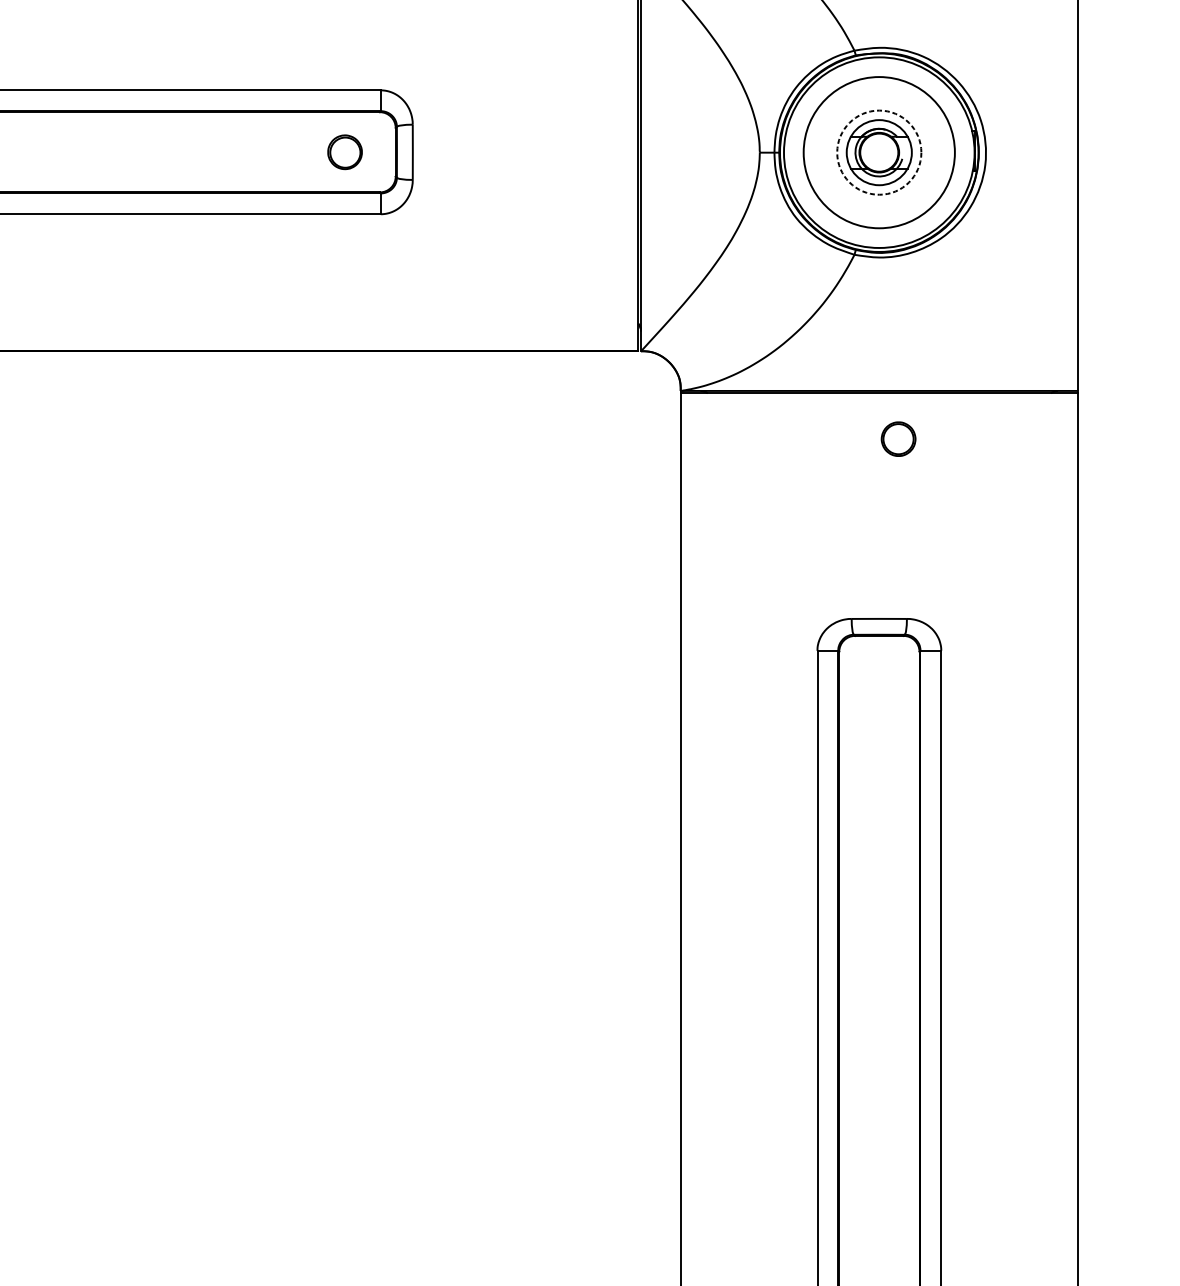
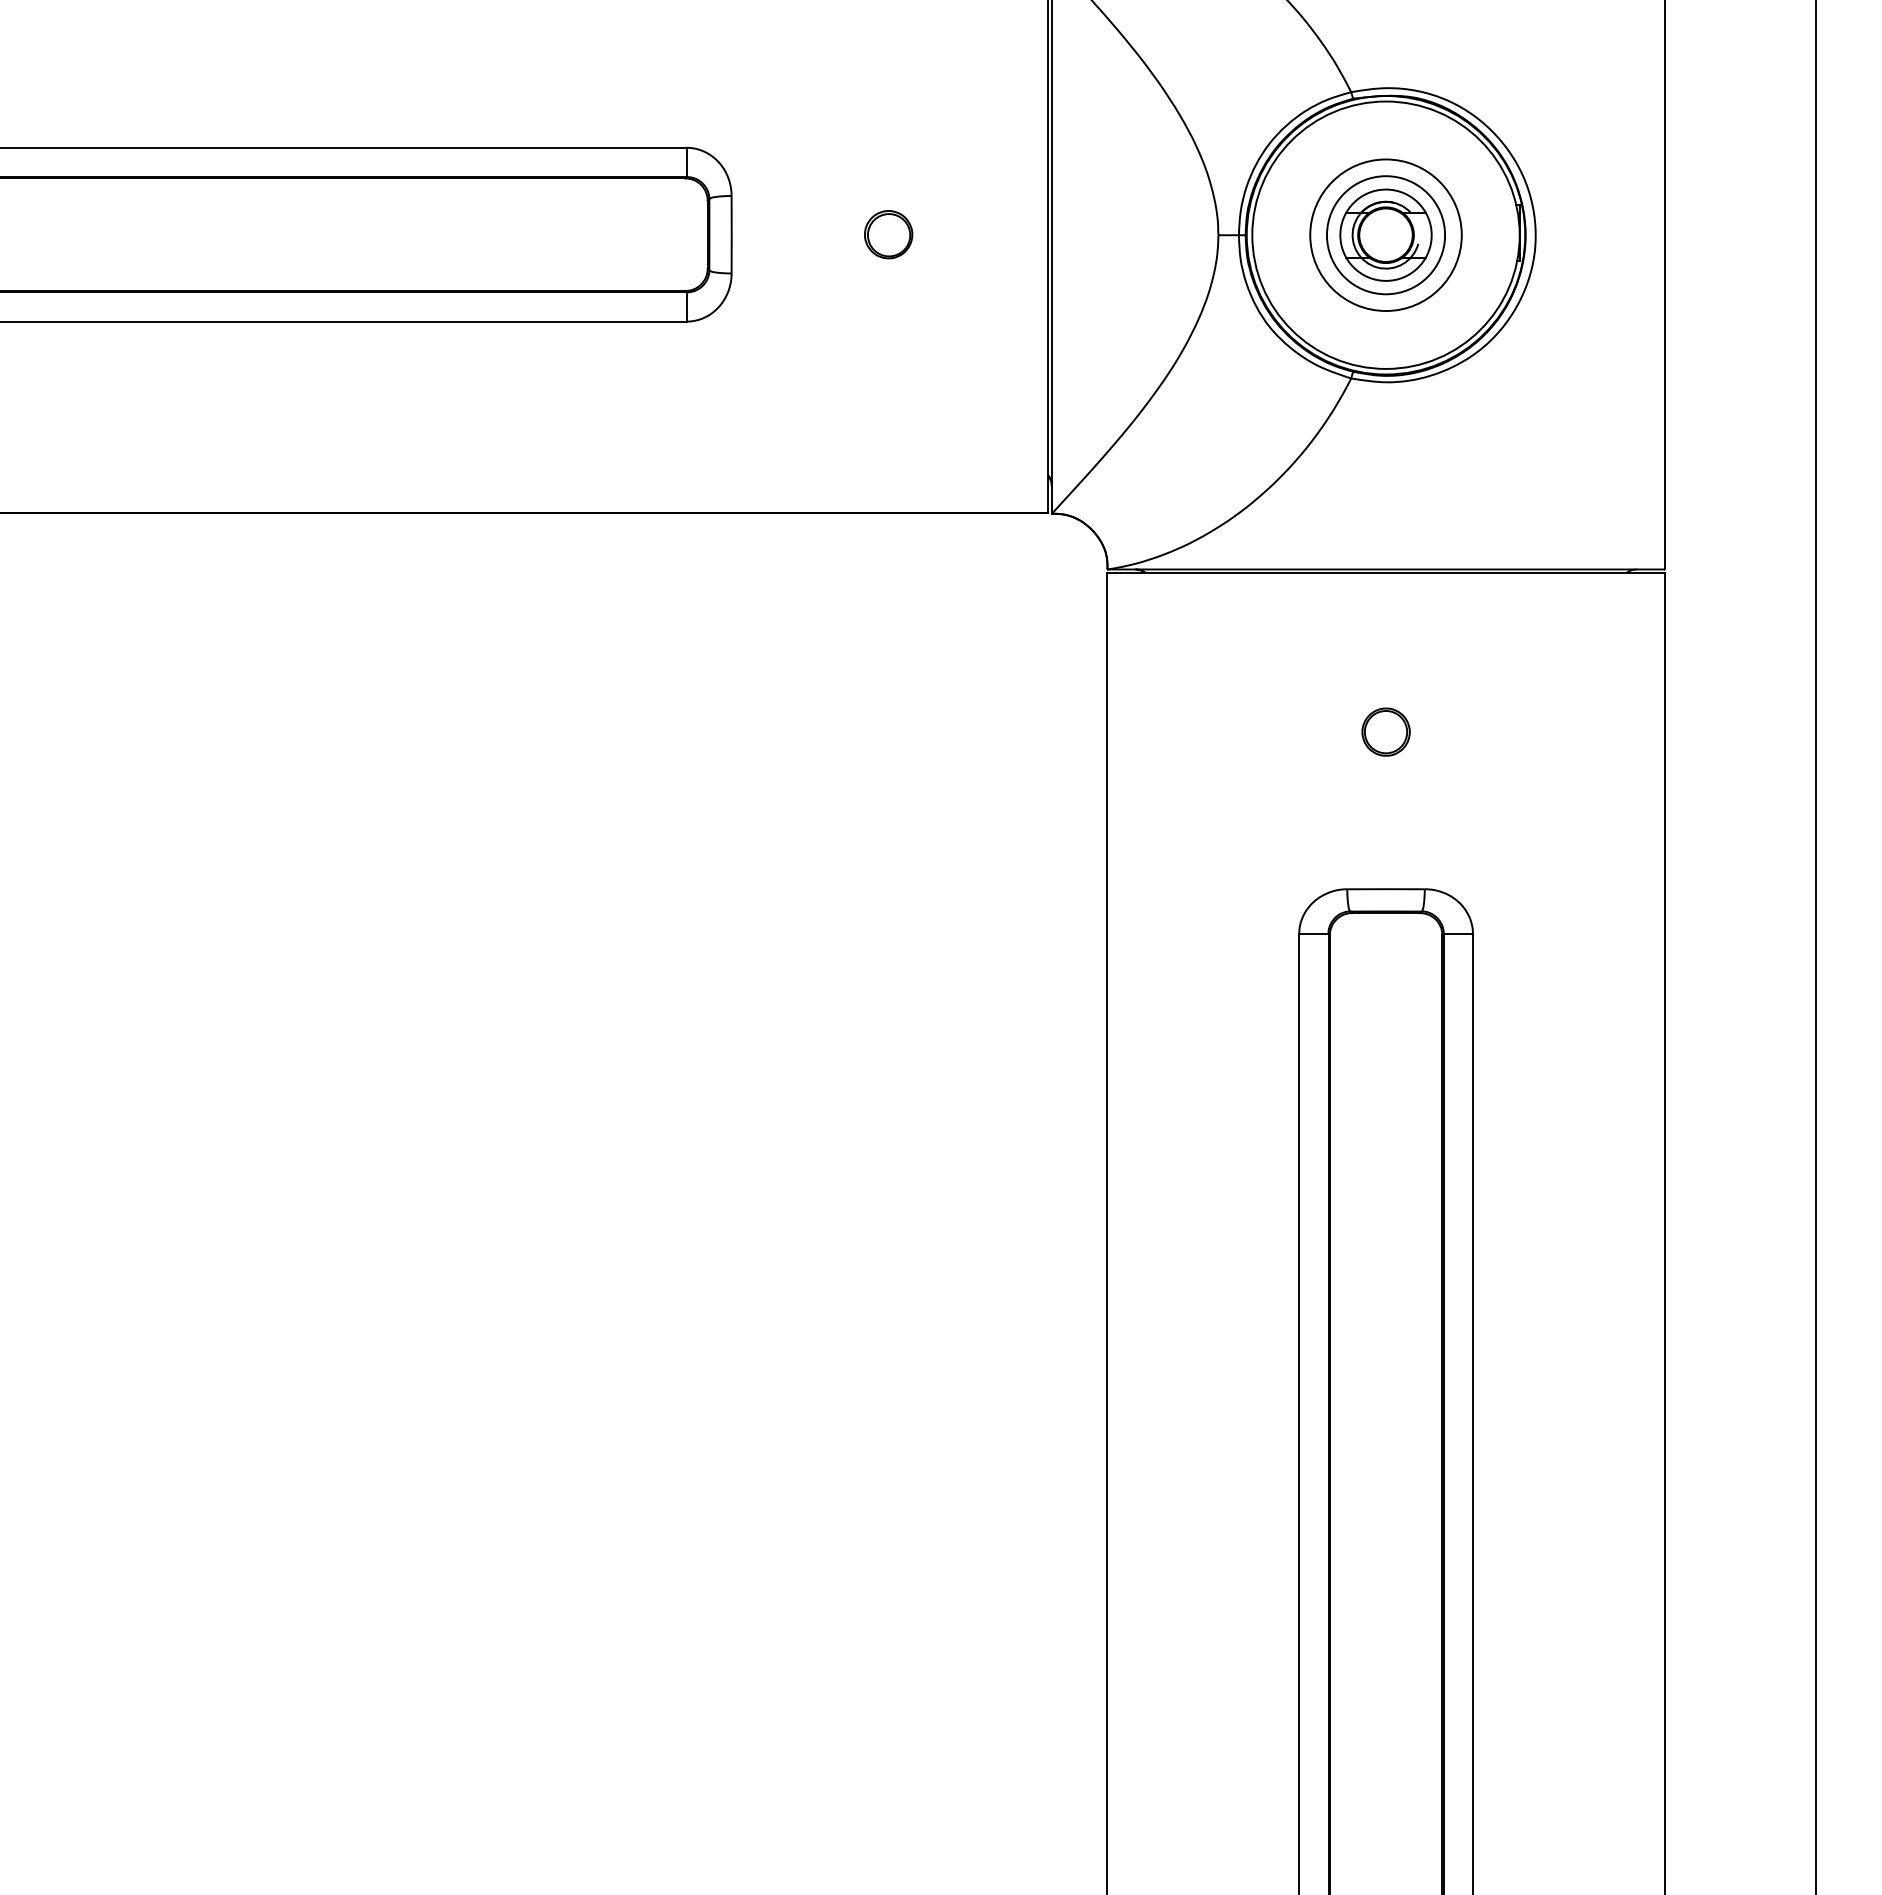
part: (344, 152) -> (888, 234), moved
circle: (878, 152) -> (1385, 235), dashed -> solid
circle: (878, 152) -> (1385, 235), size x0.71
part: (898, 438) -> (1385, 731), moved

